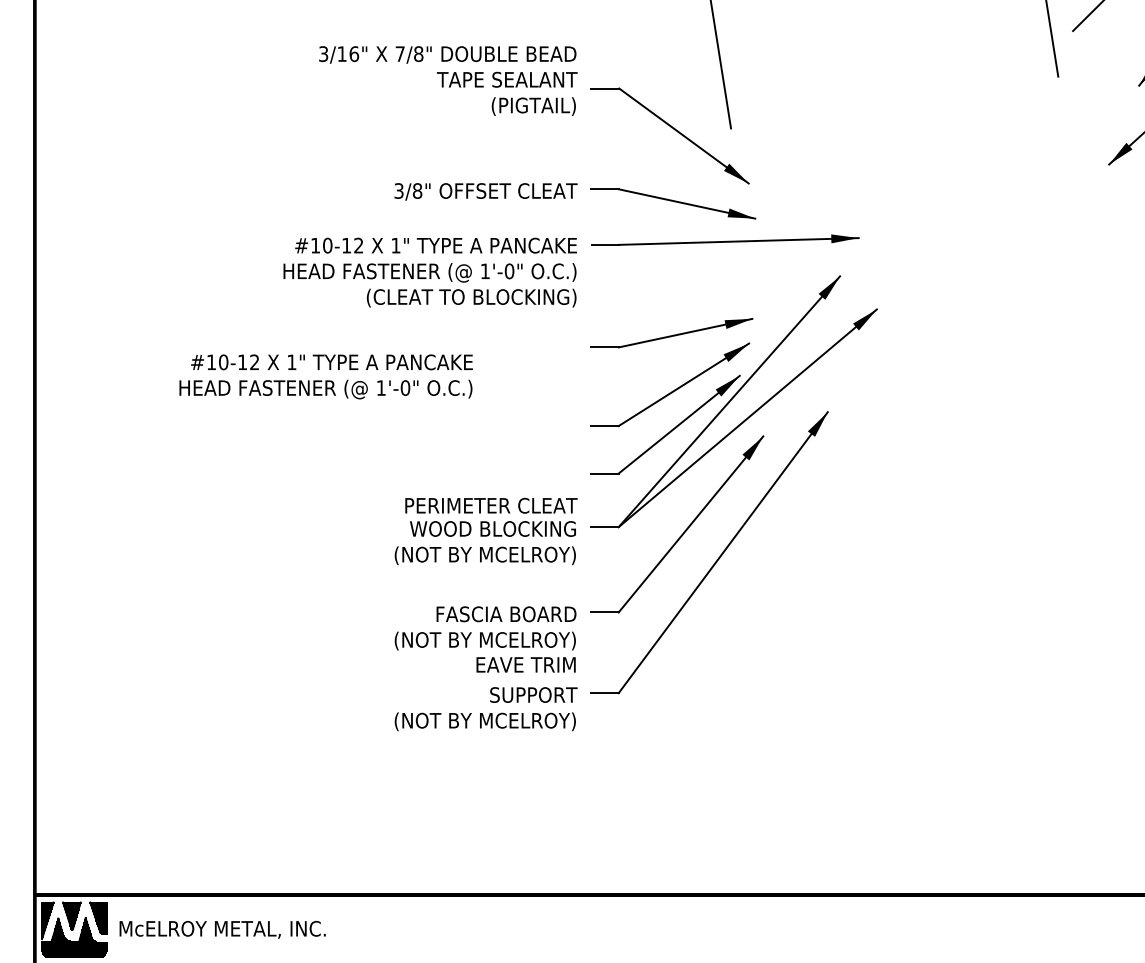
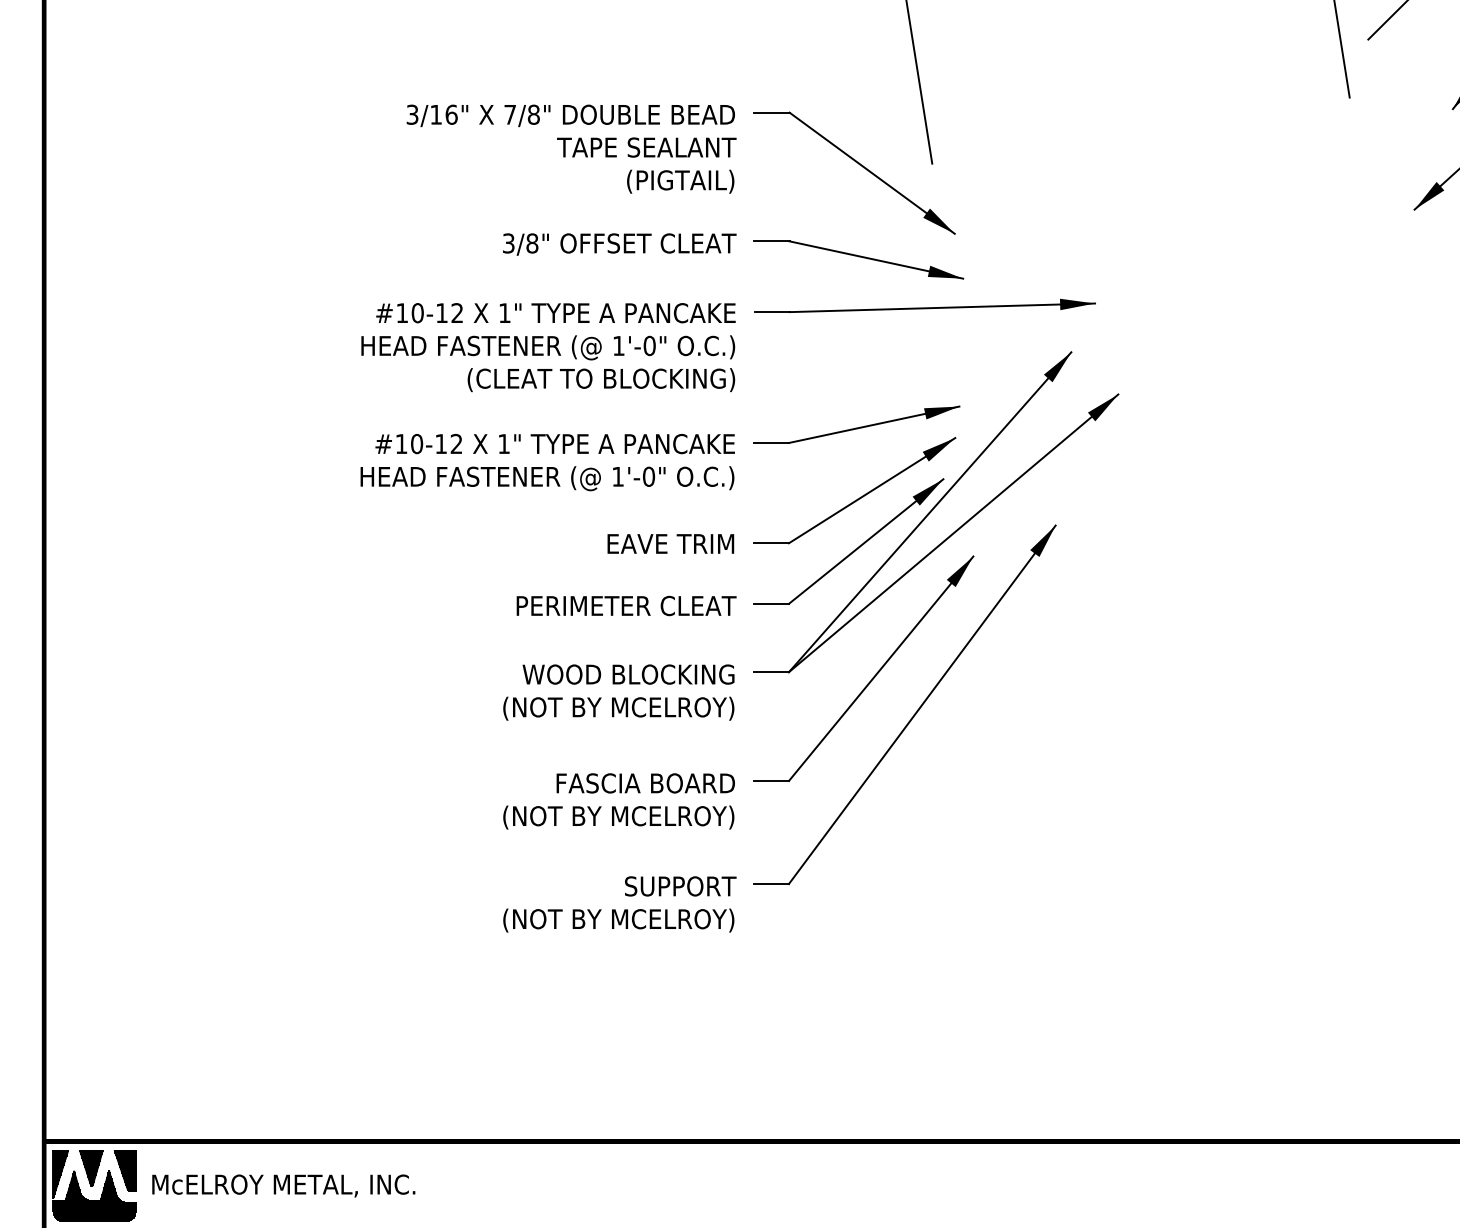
text: (448, 80) -> (571, 148), moved
text: (325, 376) -> (547, 462), moved
text: (491, 505) -> (626, 605), moved
text: (525, 664) -> (670, 543), moved

